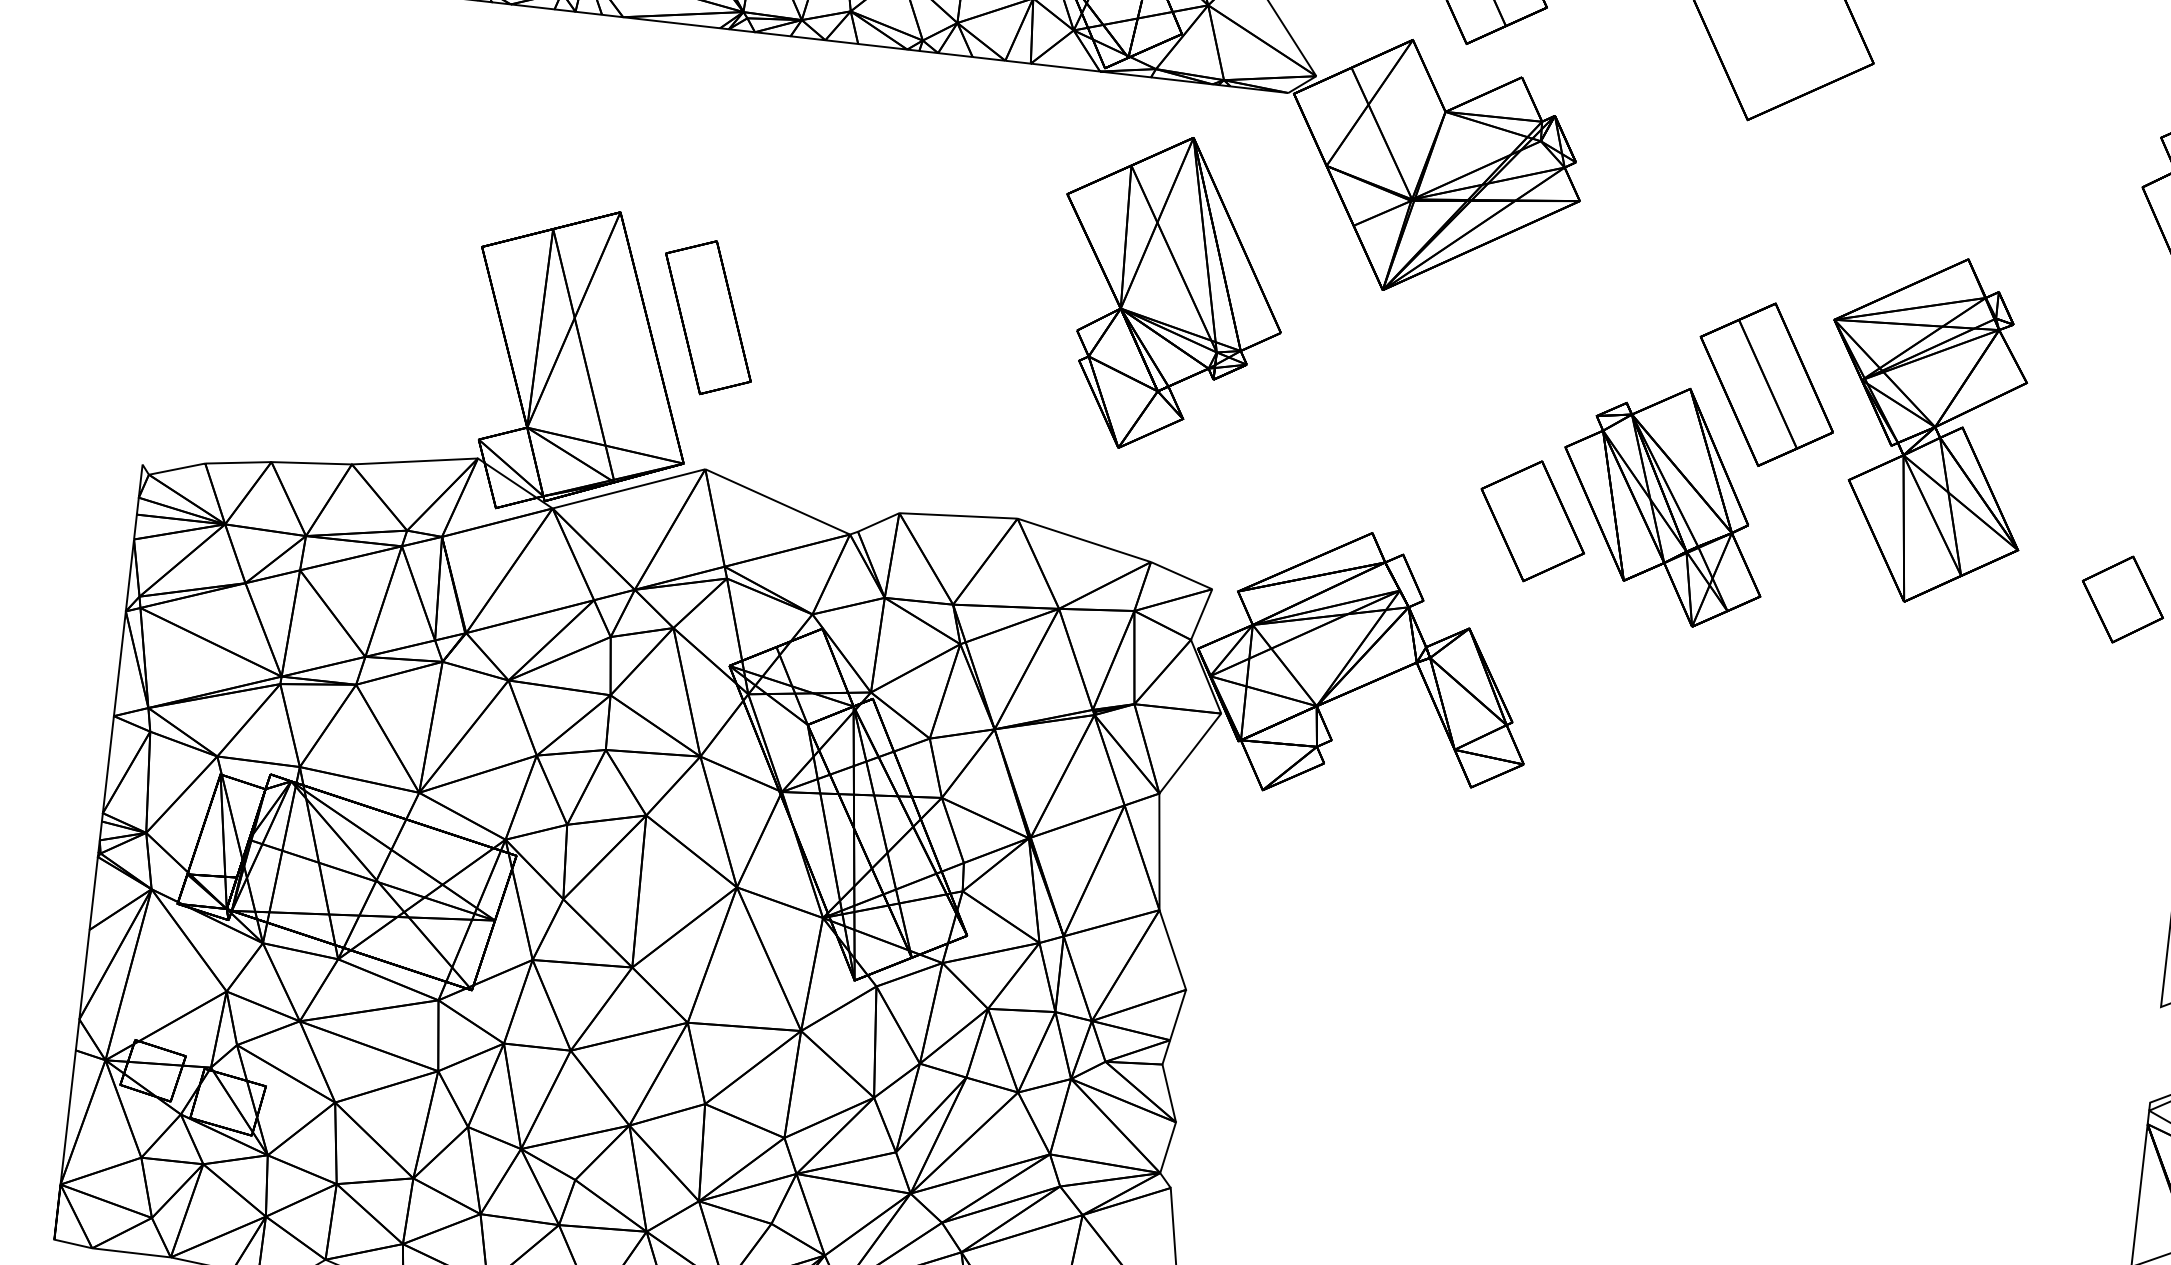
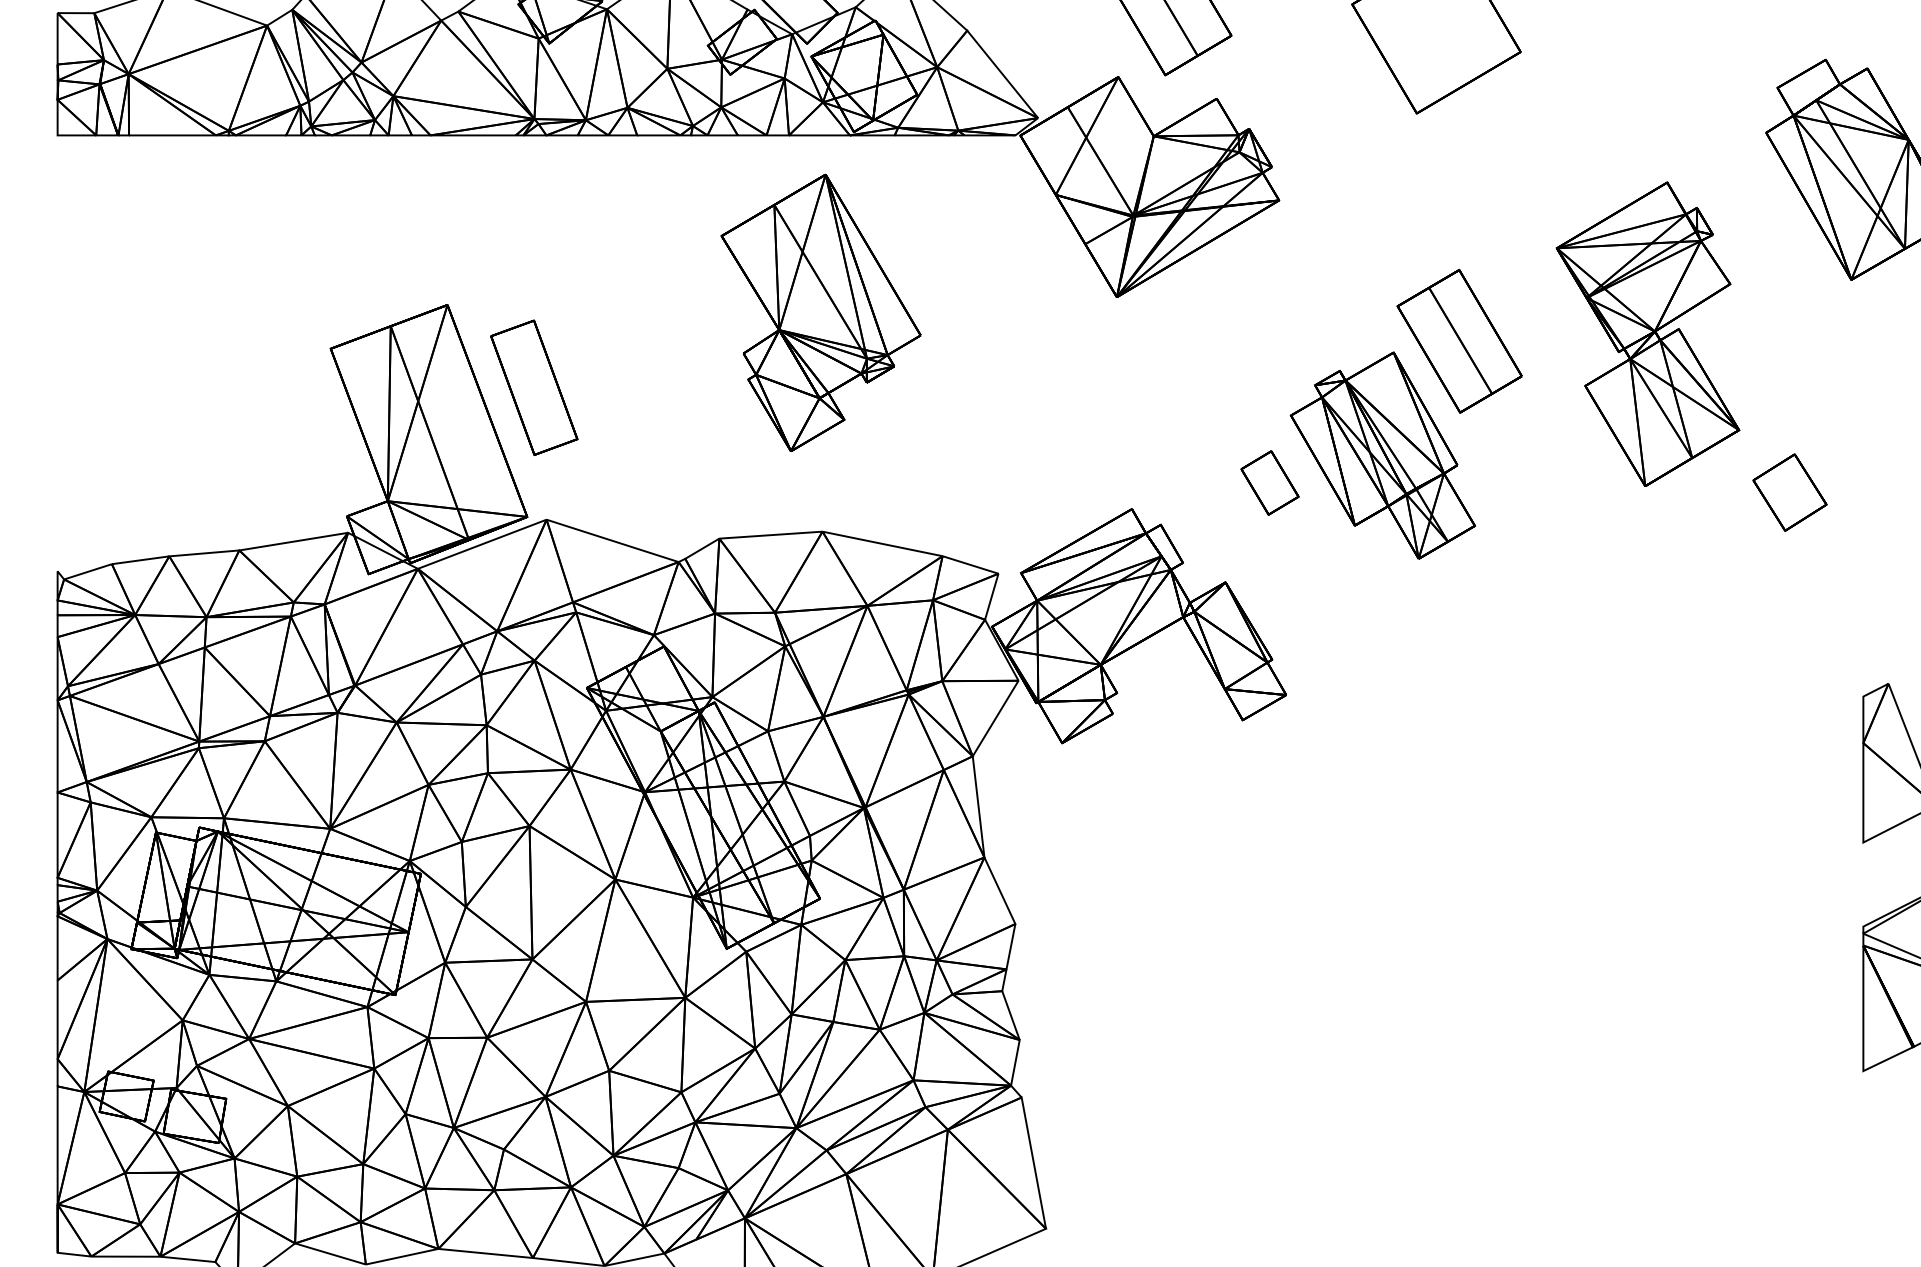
part: (1169, 293) -> (820, 312), moved
part: (1926, 428) -> (1647, 333), moved
part: (1532, 520) -> (1269, 482), size x0.6

